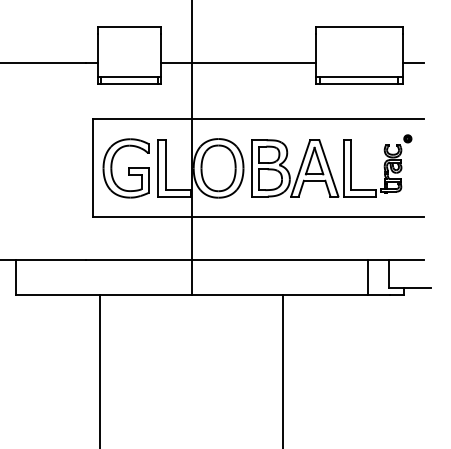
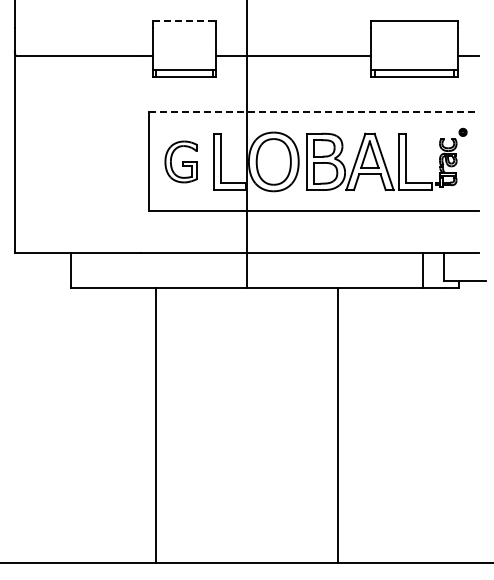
line: (129, 26) -> (184, 20), solid -> dashed
line: (259, 118) -> (314, 112), solid -> dashed
part: (125, 167) -> (180, 161), size x0.7

